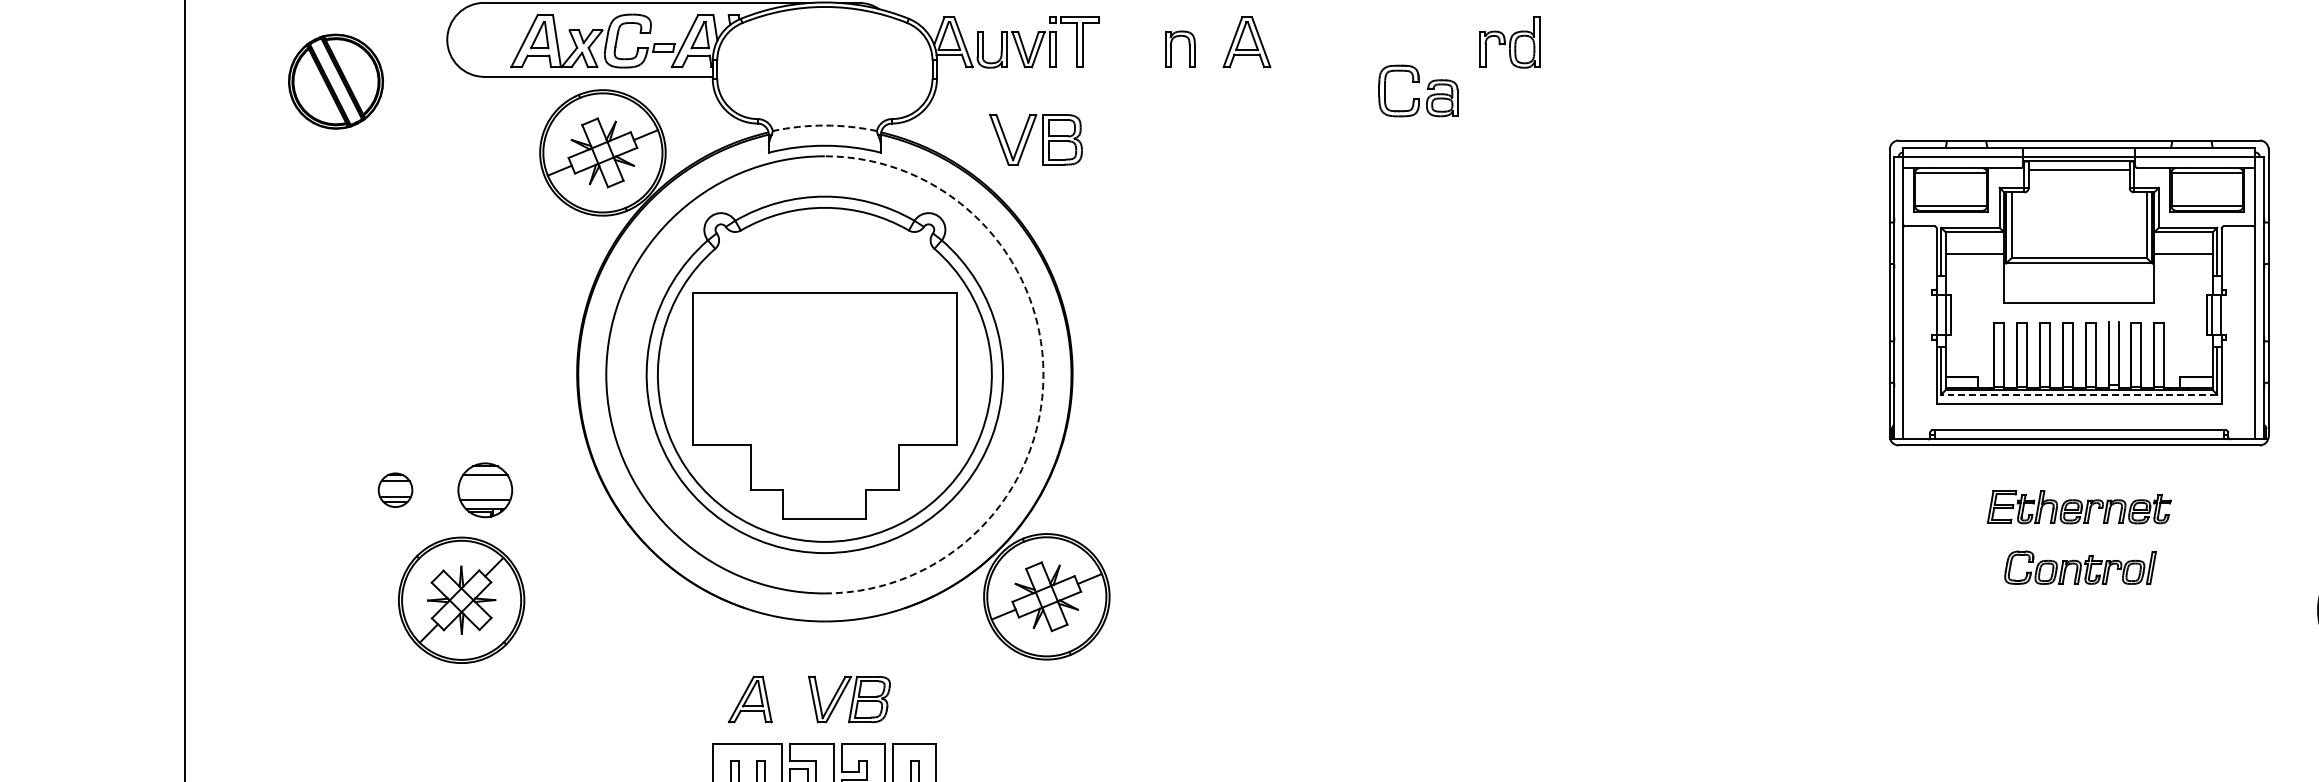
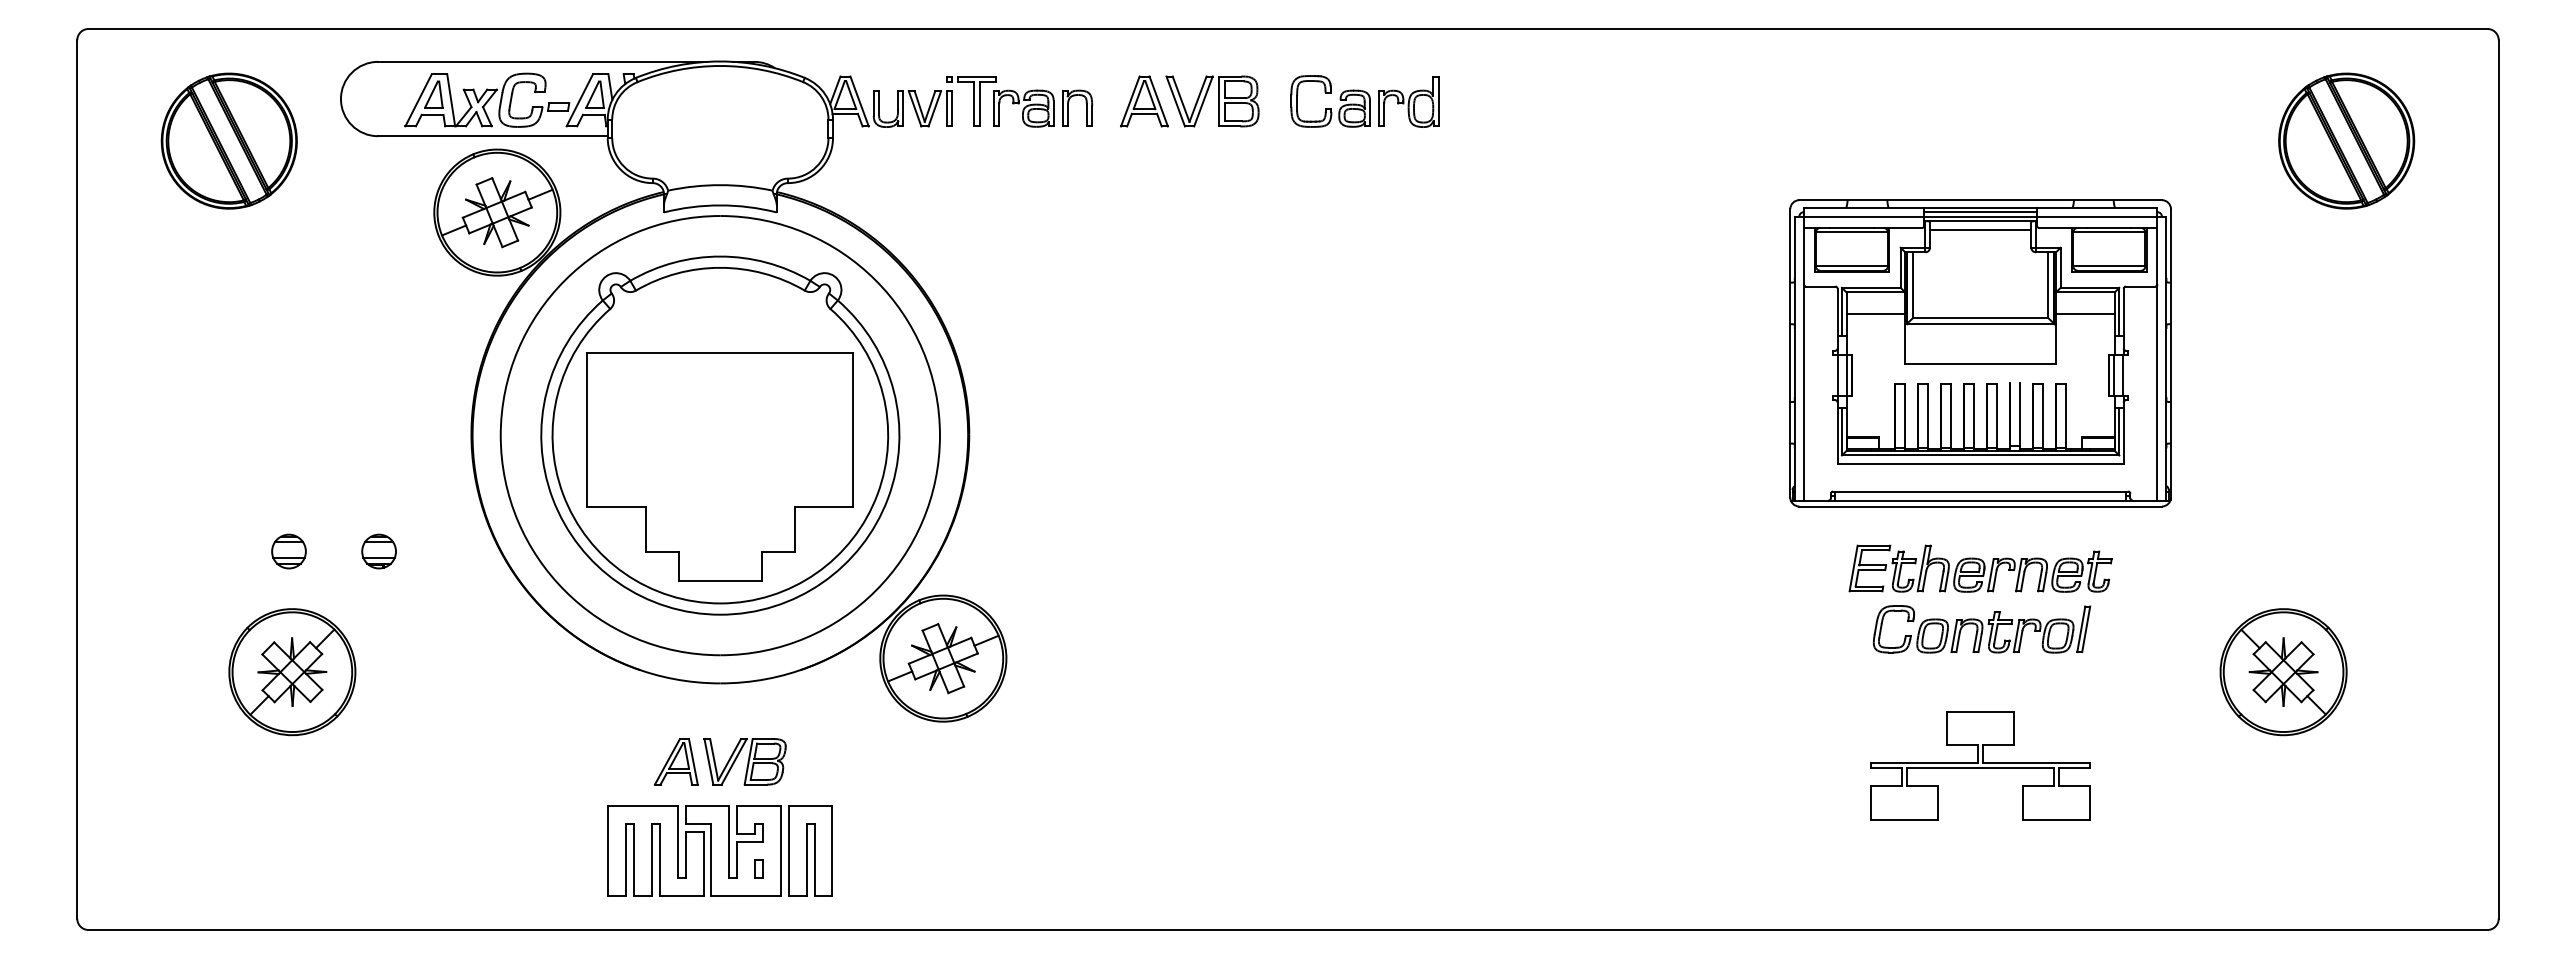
part: (1126, 49) -> (1023, 108), added
part: (335, 81) -> (228, 140), size x1.43
part: (1418, 98) -> (1330, 108), moved
arc: (825, 125) -> (720, 185), dashed -> solid
part: (1036, 139) -> (1212, 101), moved
line: (2079, 152) -> (1980, 212), added
arc: (1042, 374) -> (939, 435), dashed -> solid
line: (2079, 394) -> (1980, 455), dashed -> solid
part: (484, 490) -> (378, 551), size x0.62
part: (2079, 507) -> (1980, 568), size x1.43
part: (2080, 567) -> (1981, 629), size x1.43
part: (461, 600) -> (292, 672), moved
part: (750, 699) -> (676, 761), moved
part: (2079, 703) -> (1980, 765), added

